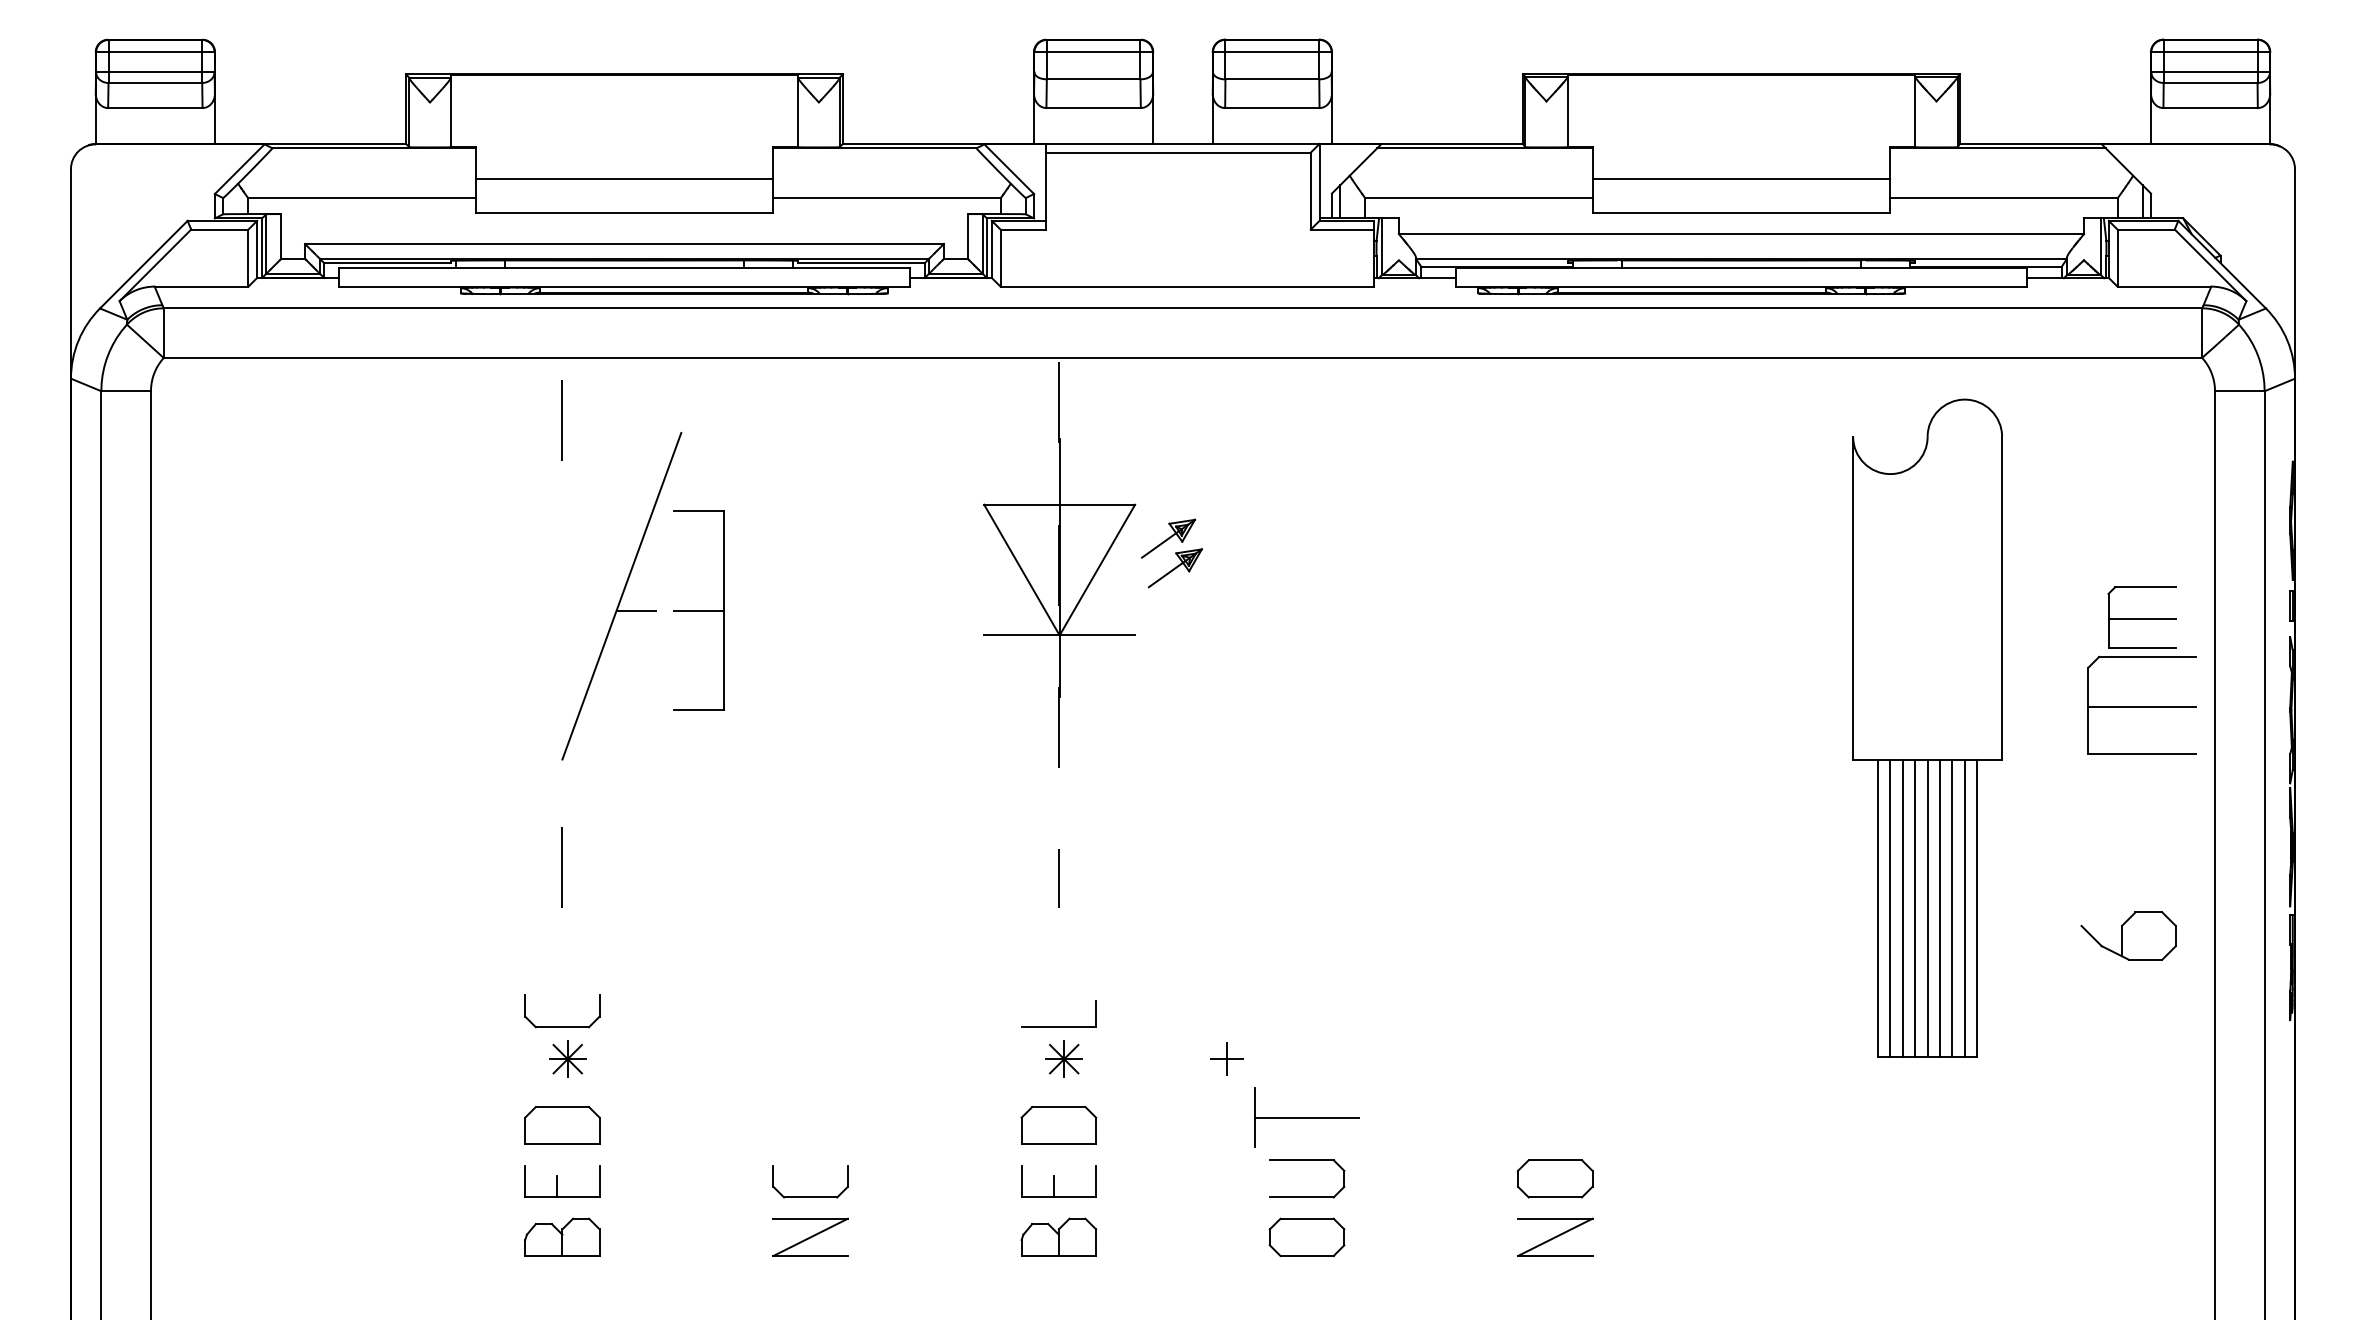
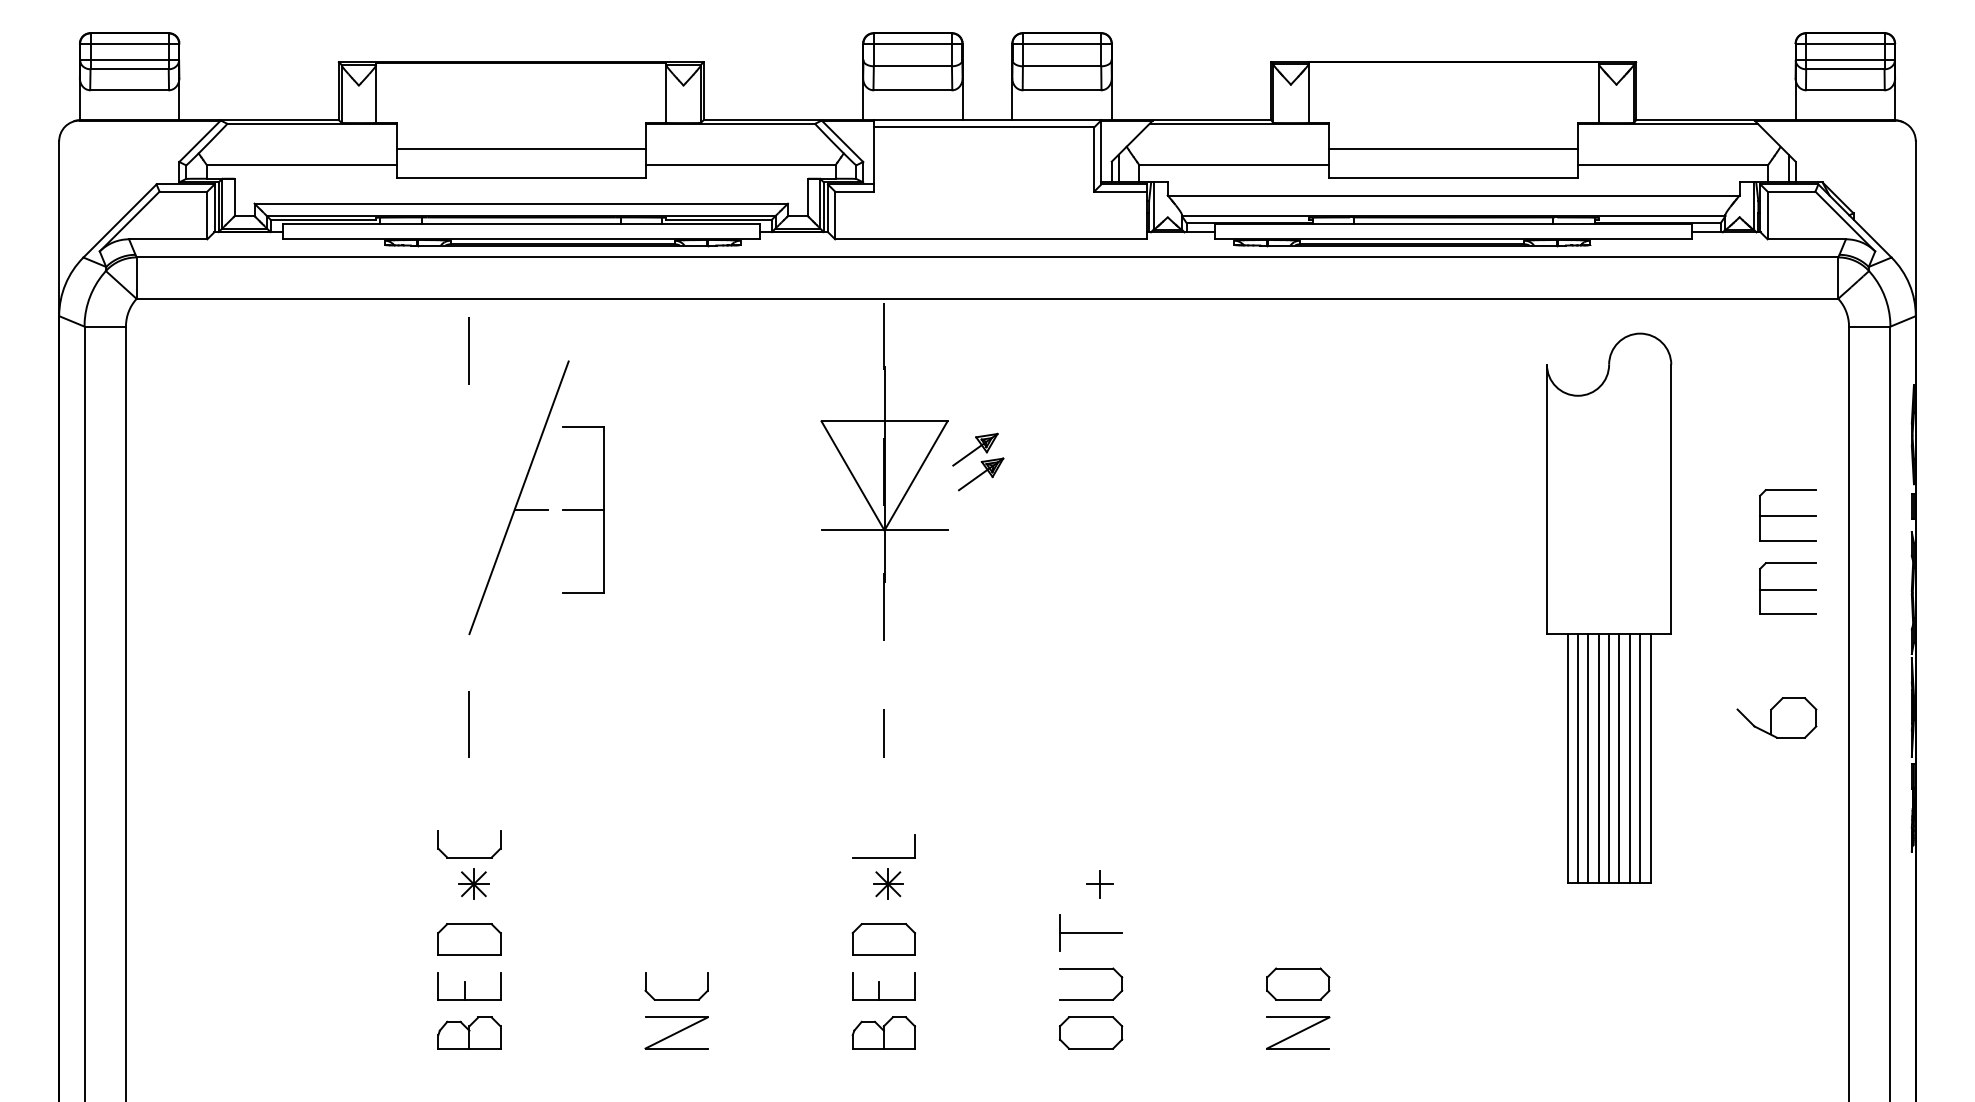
part: (2141, 704) -> (1787, 588), size x0.62
part: (2128, 935) -> (1776, 717), moved
part: (1226, 1058) -> (1099, 883), moved
part: (1306, 1117) -> (1090, 932), size x0.71

